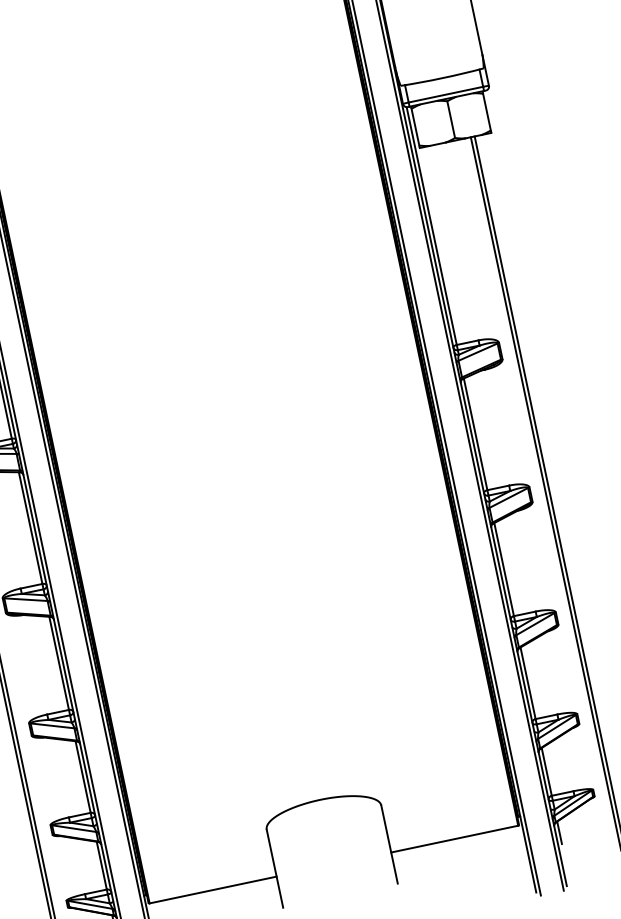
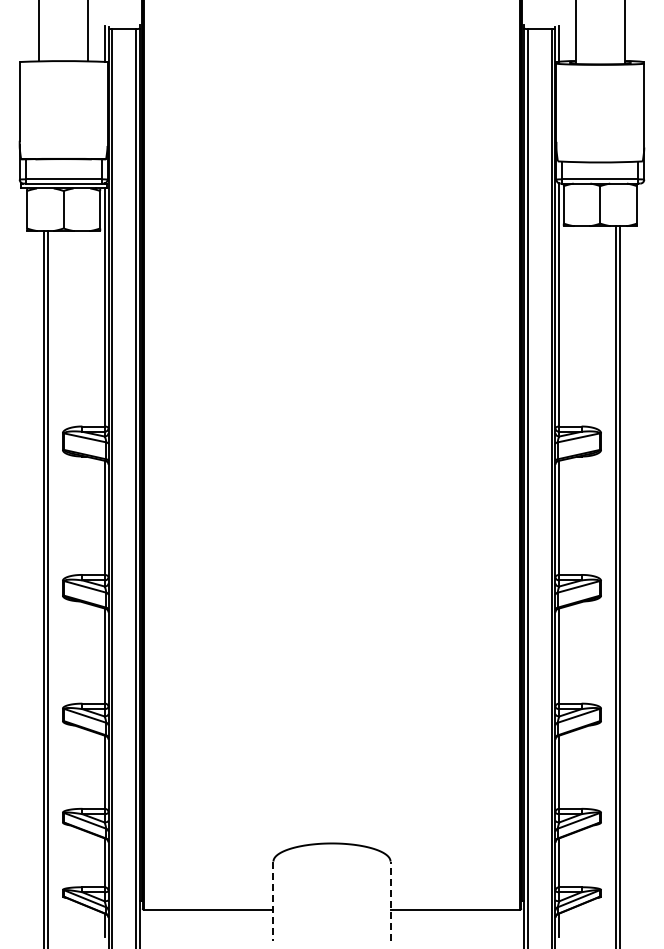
line: (389, 844) -> (390, 901), solid -> dashed
line: (275, 868) -> (273, 901), solid -> dashed

